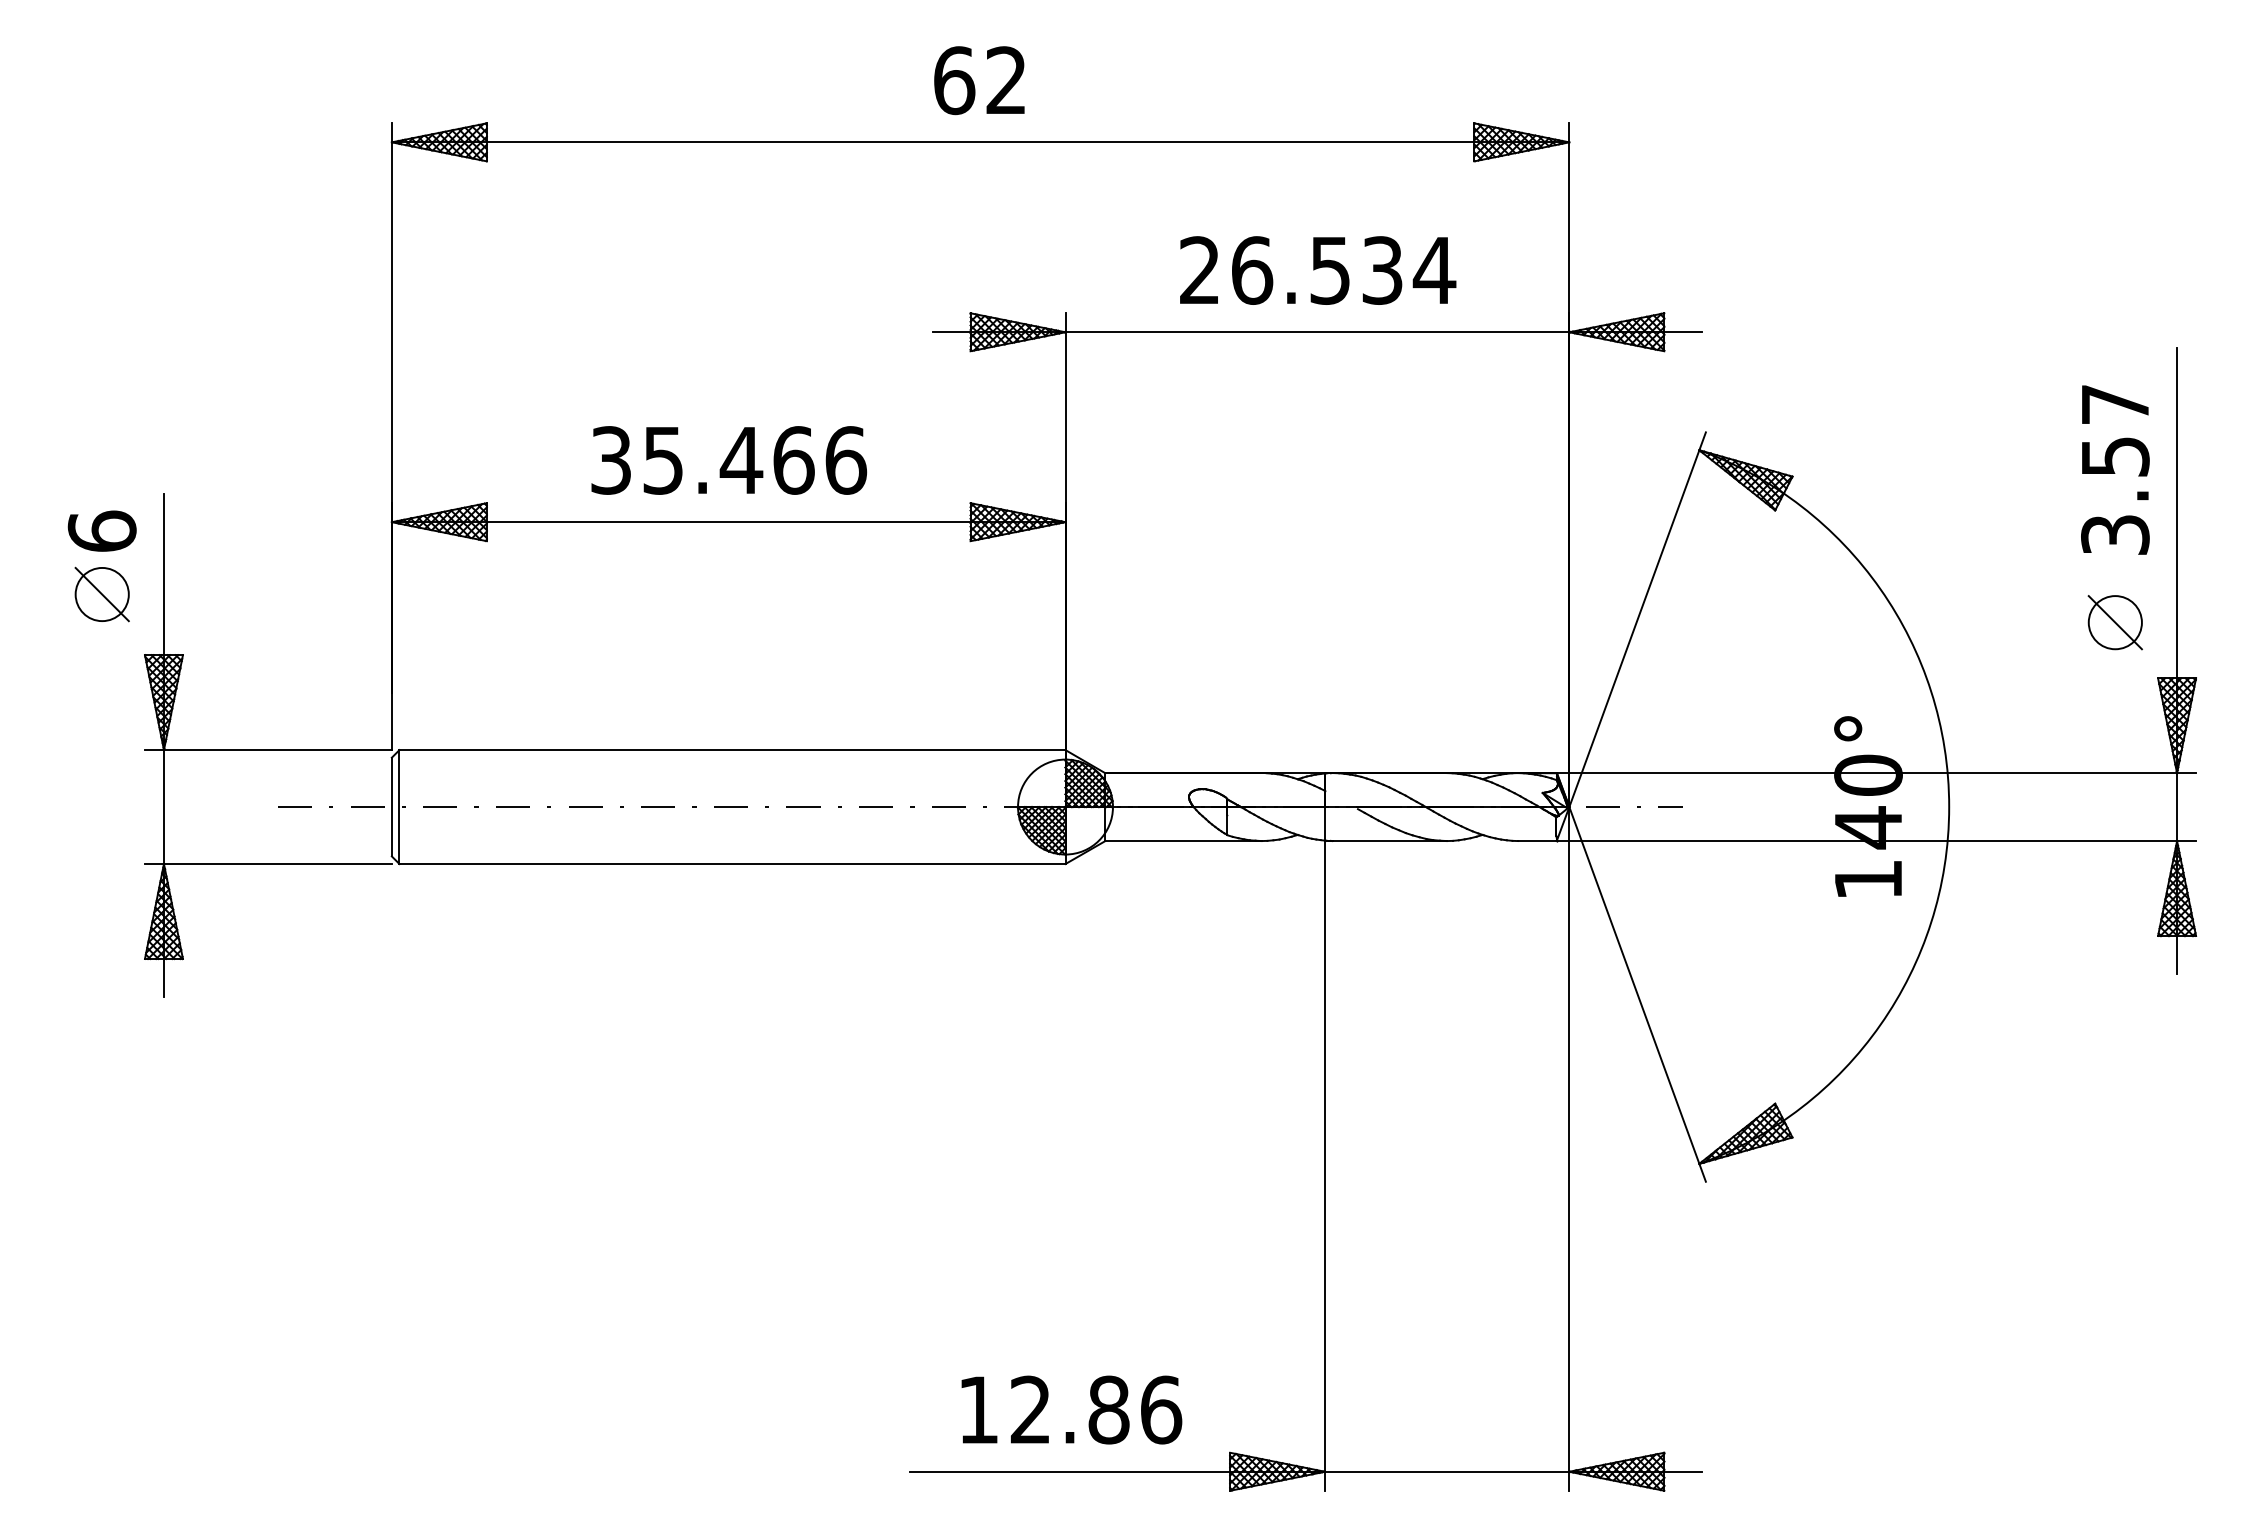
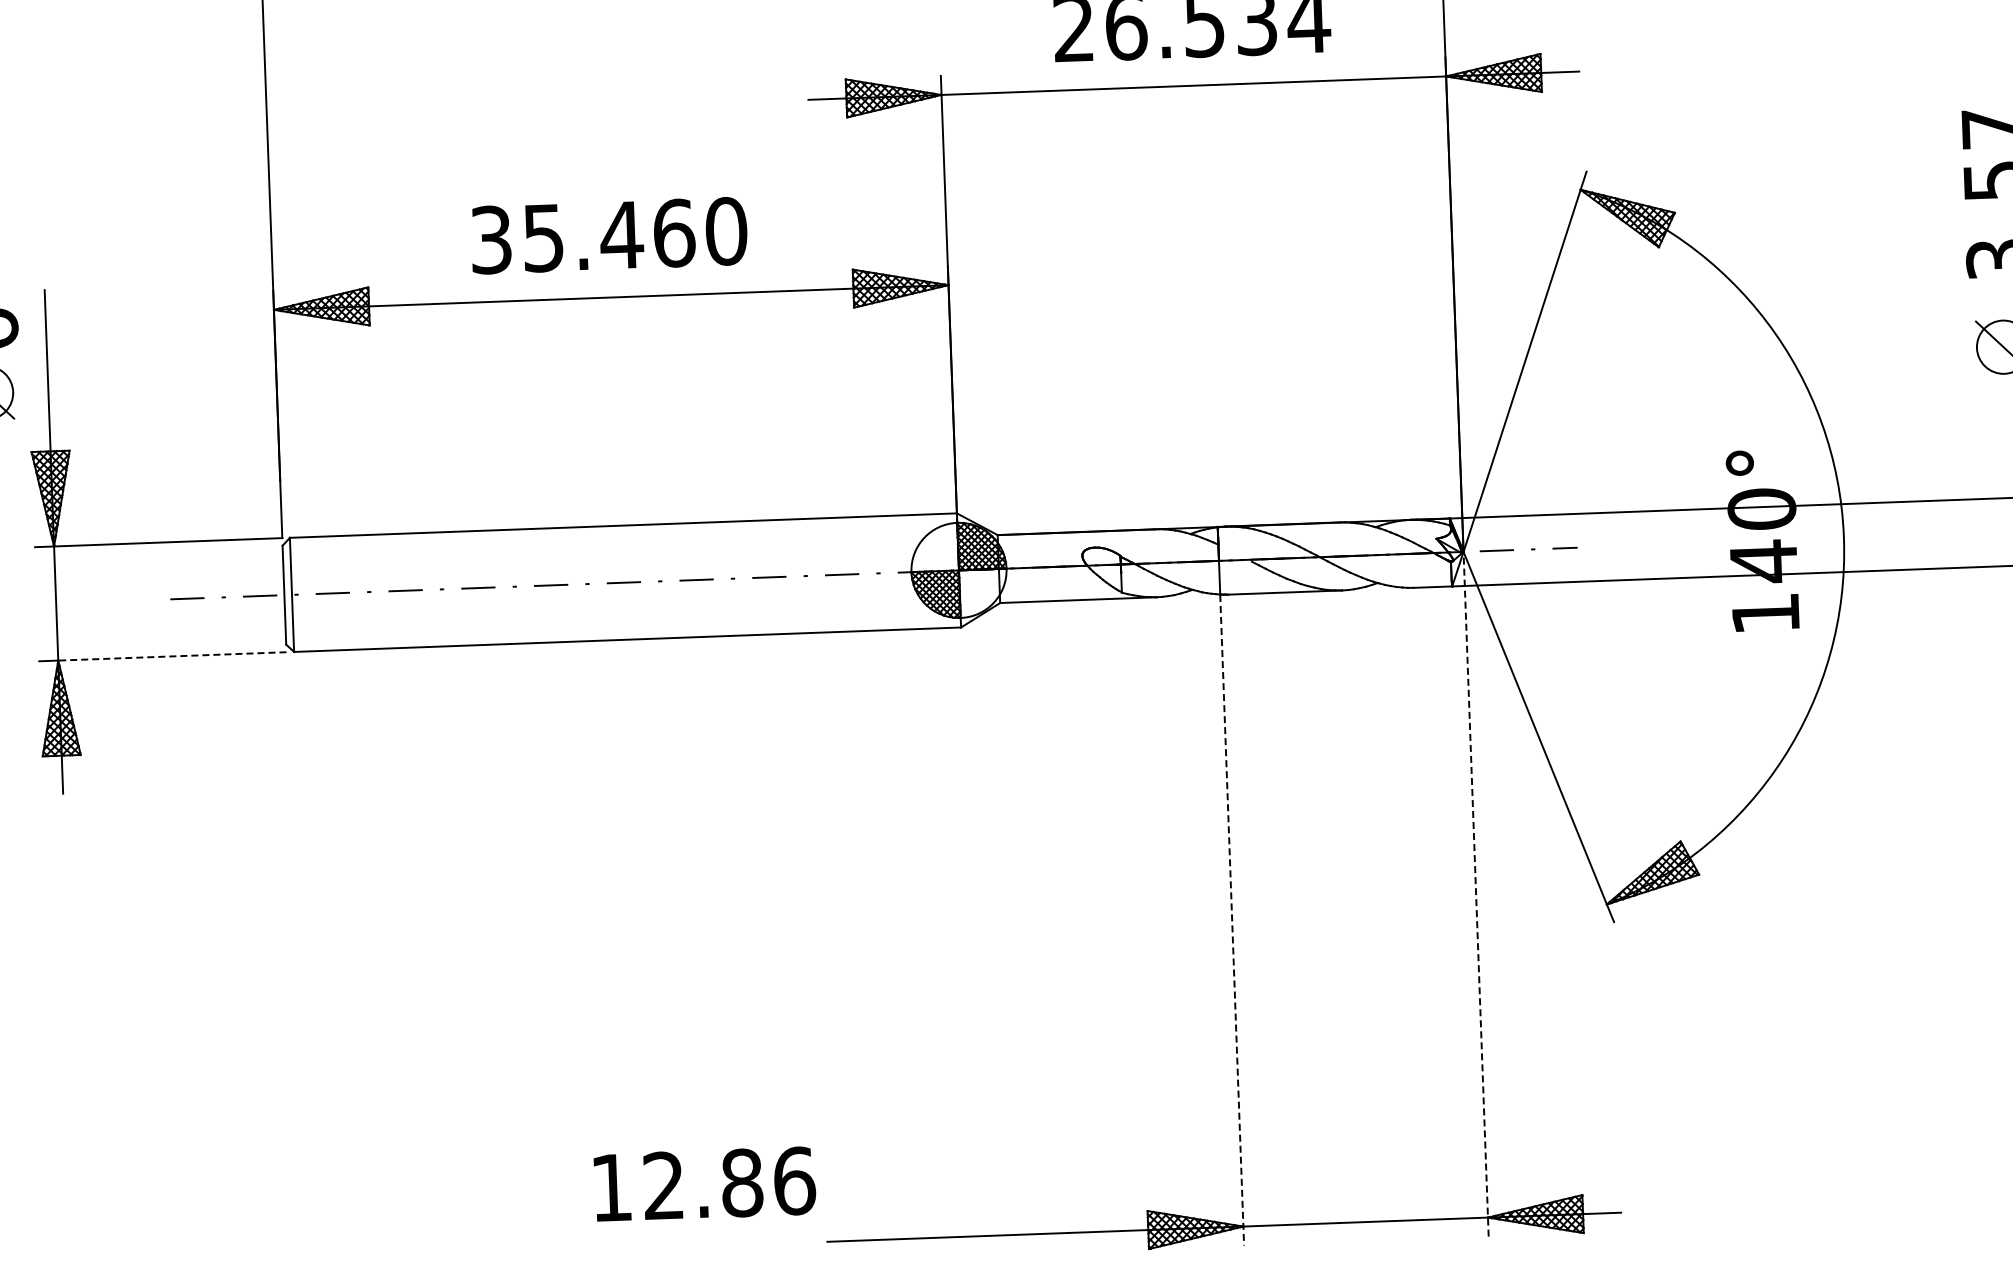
text: (846, 460) -> (726, 231), 35.466 -> 35.460
line: (277, 864) -> (171, 656), solid -> dashed
line: (1569, 1148) -> (1476, 893), solid -> dashed
line: (1325, 1165) -> (1232, 919), solid -> dashed
text: (1071, 1409) -> (704, 1183), moved

